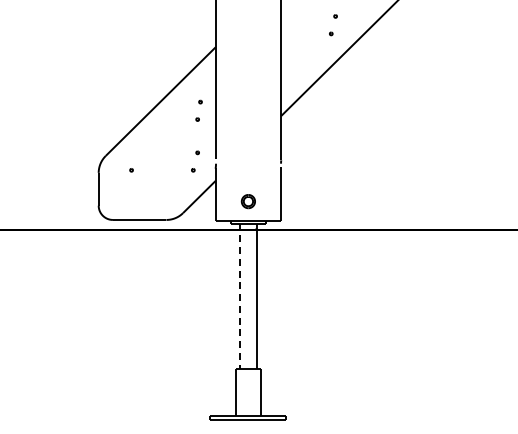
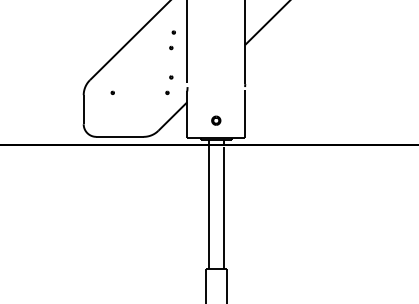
part: (248, 201) -> (216, 120), size x0.71
line: (240, 296) -> (209, 204), dashed -> solid

